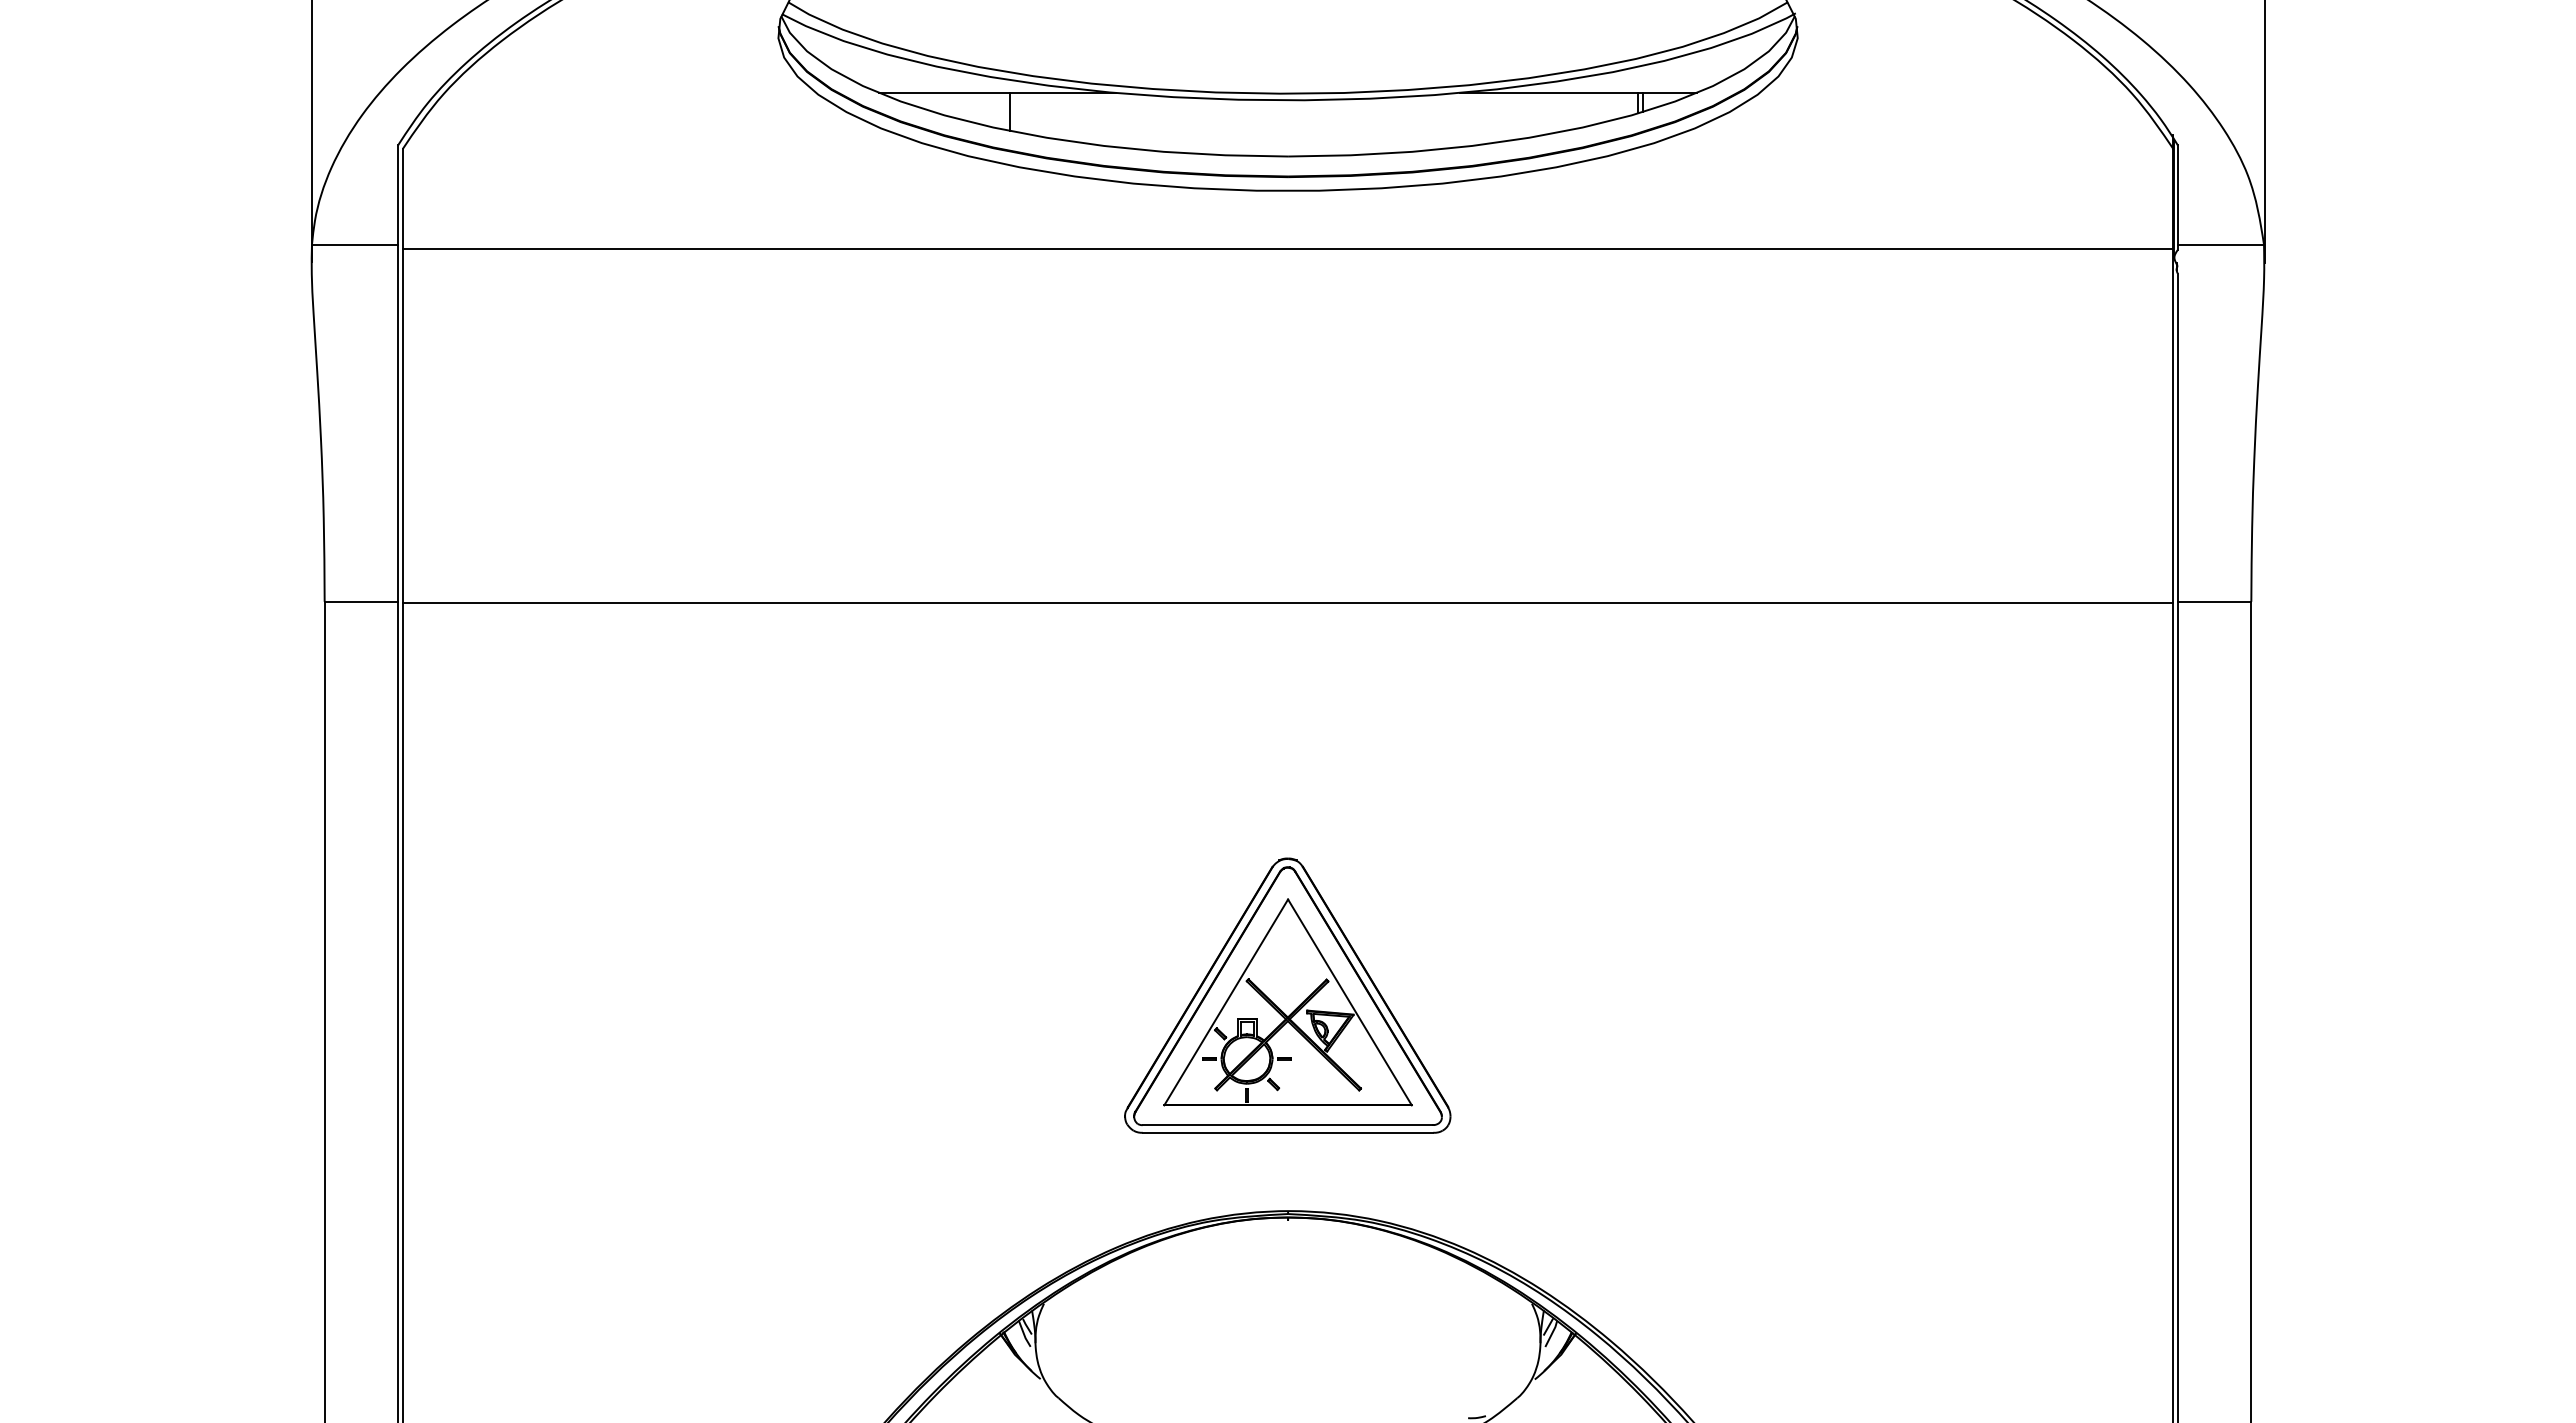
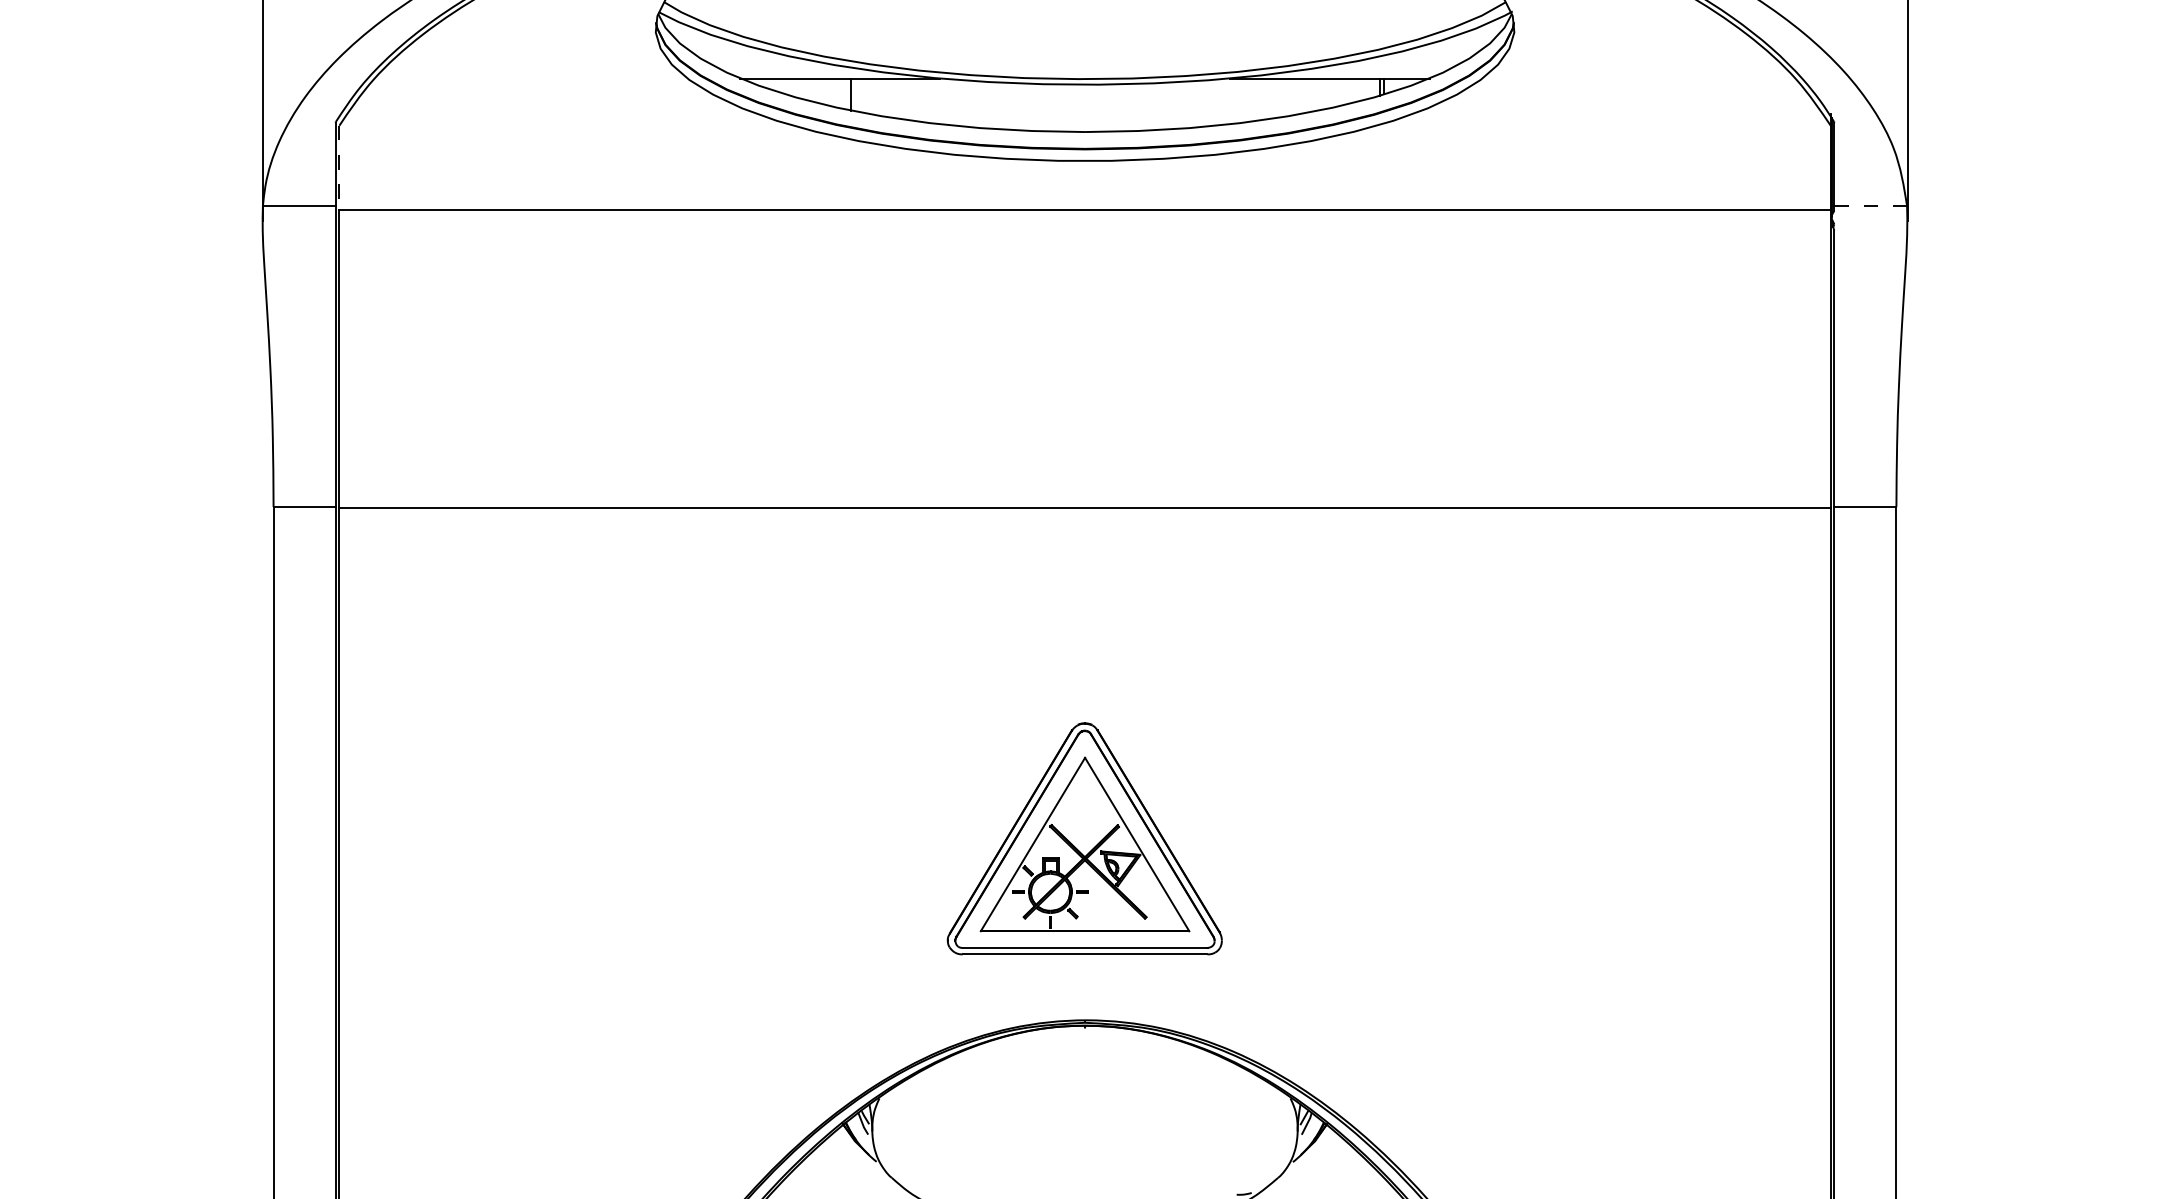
line: (402, 198) -> (339, 167), solid -> dashed
line: (2221, 244) -> (1871, 206), solid -> dashed

